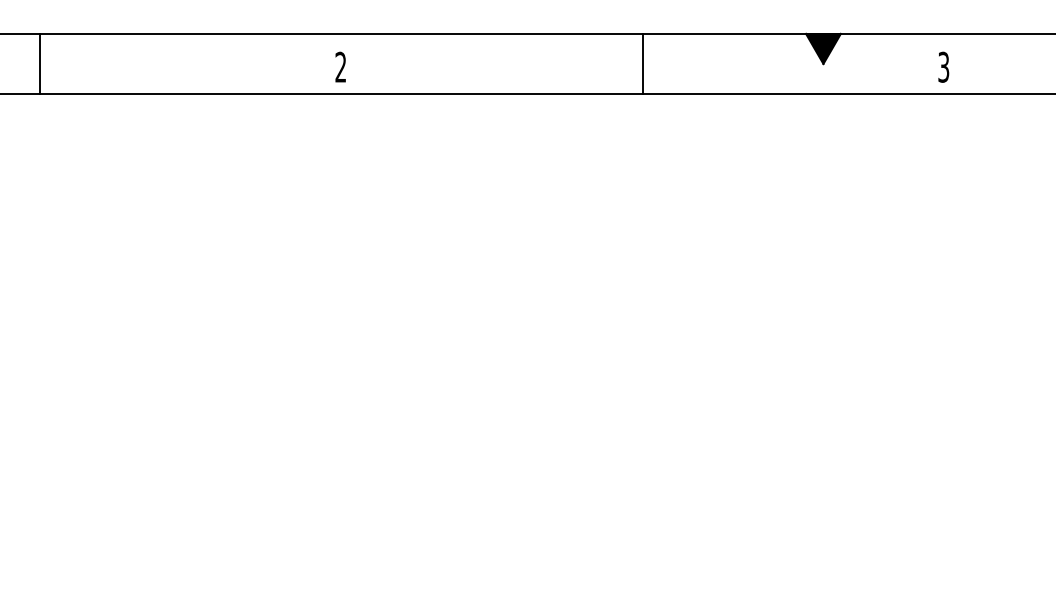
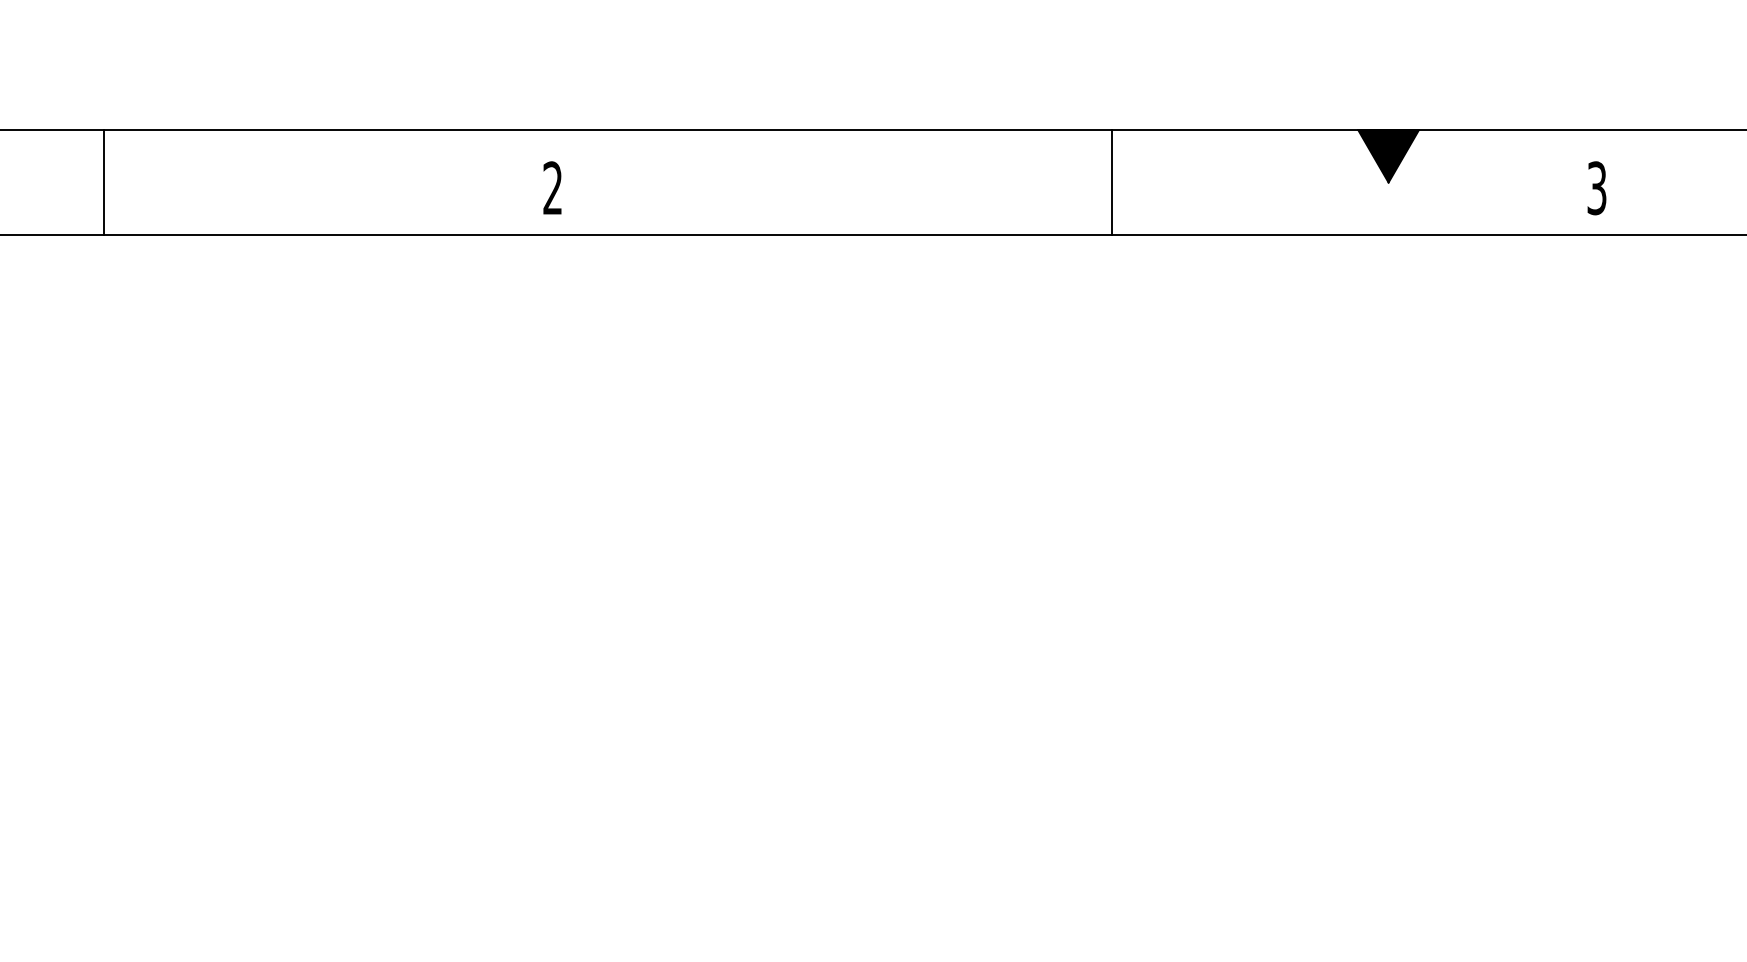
line: (39, 63) -> (103, 181), moved
line: (642, 63) -> (1111, 181), moved

